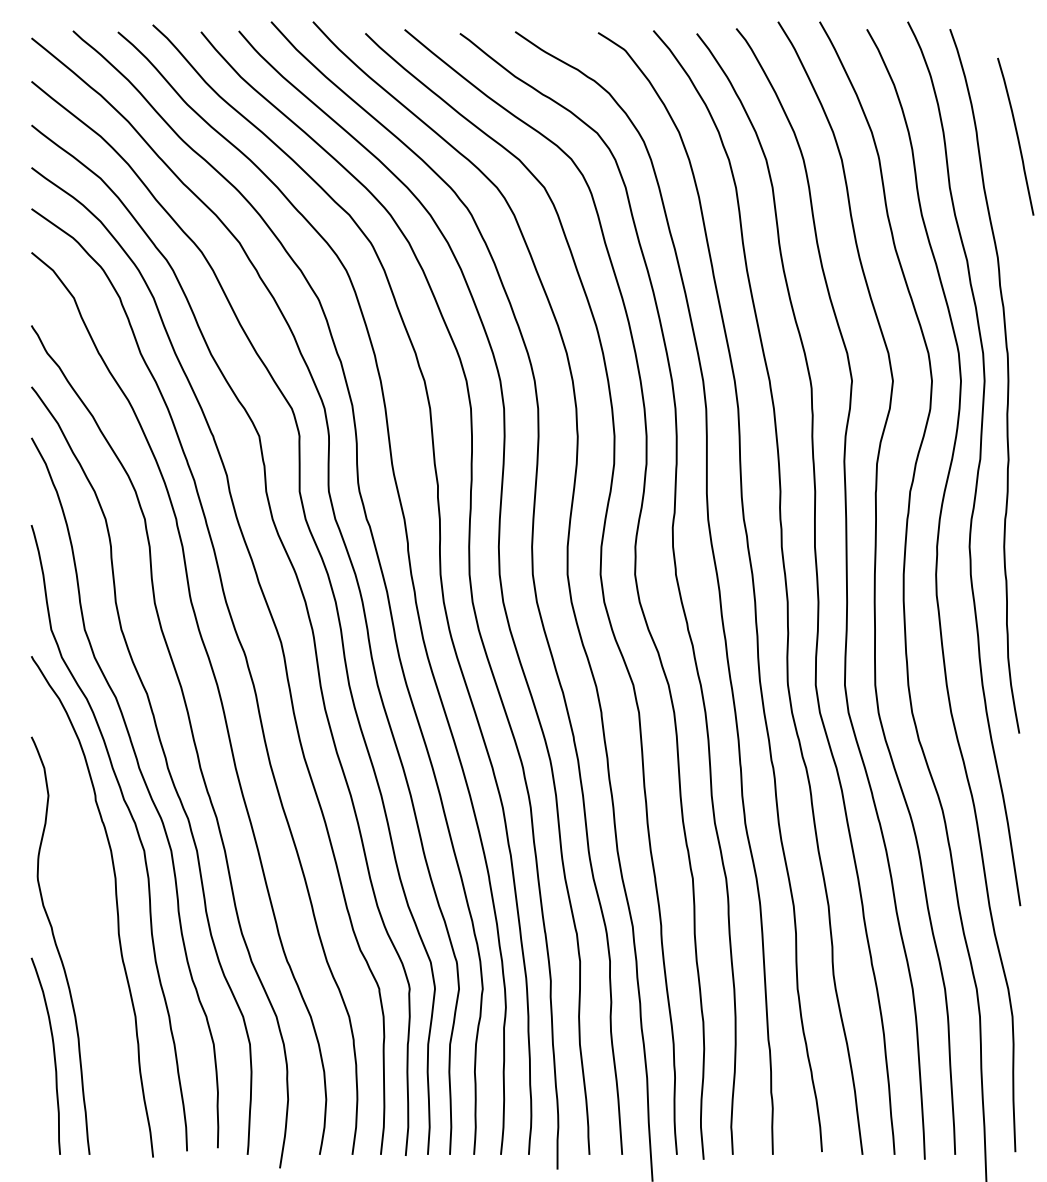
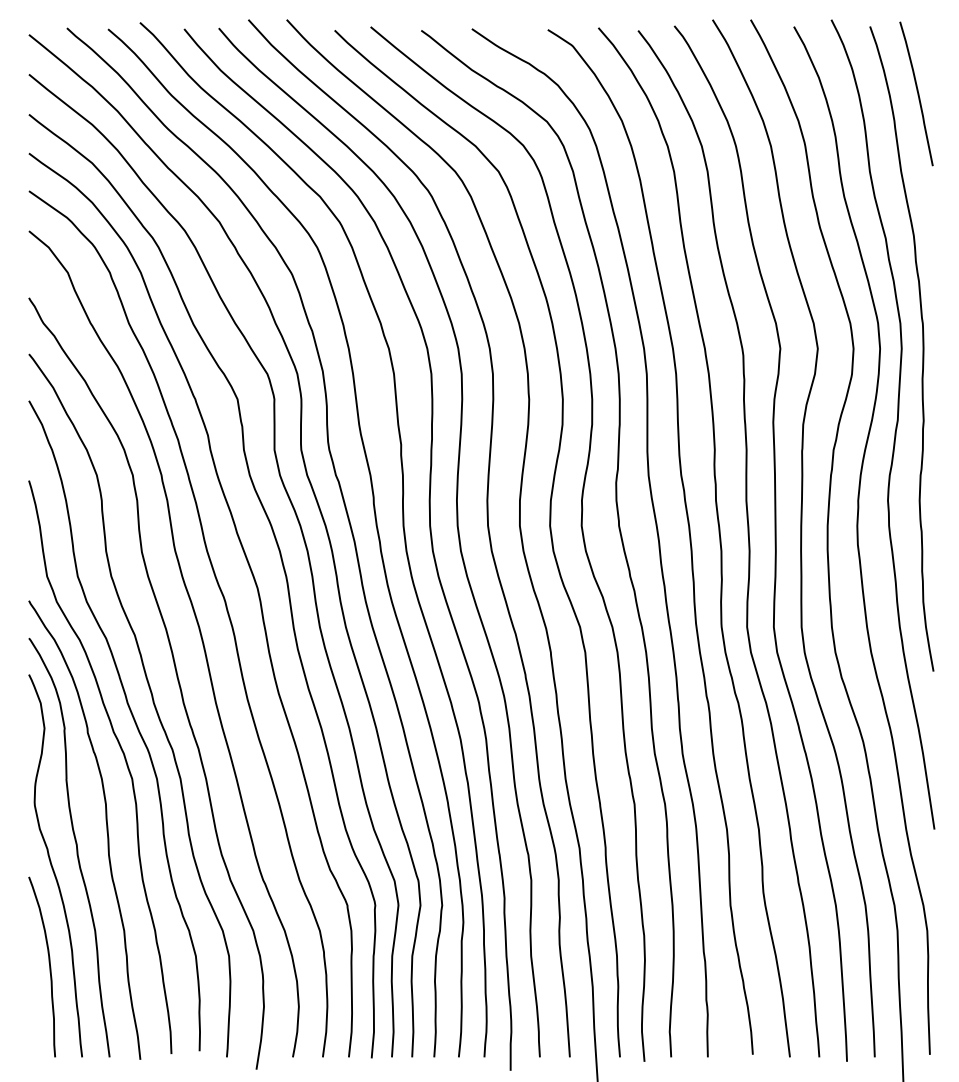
curve: (1016, 136) -> (917, 93), moved
curve: (82, 923) -> (75, 845), added

